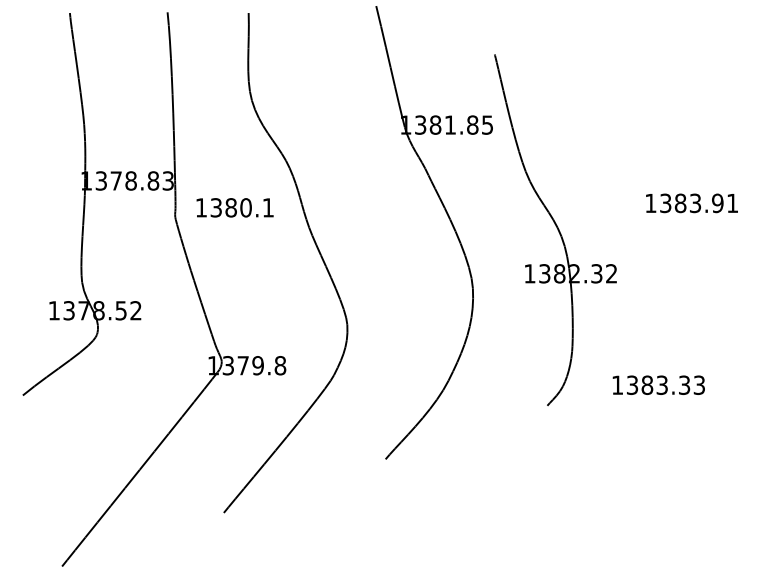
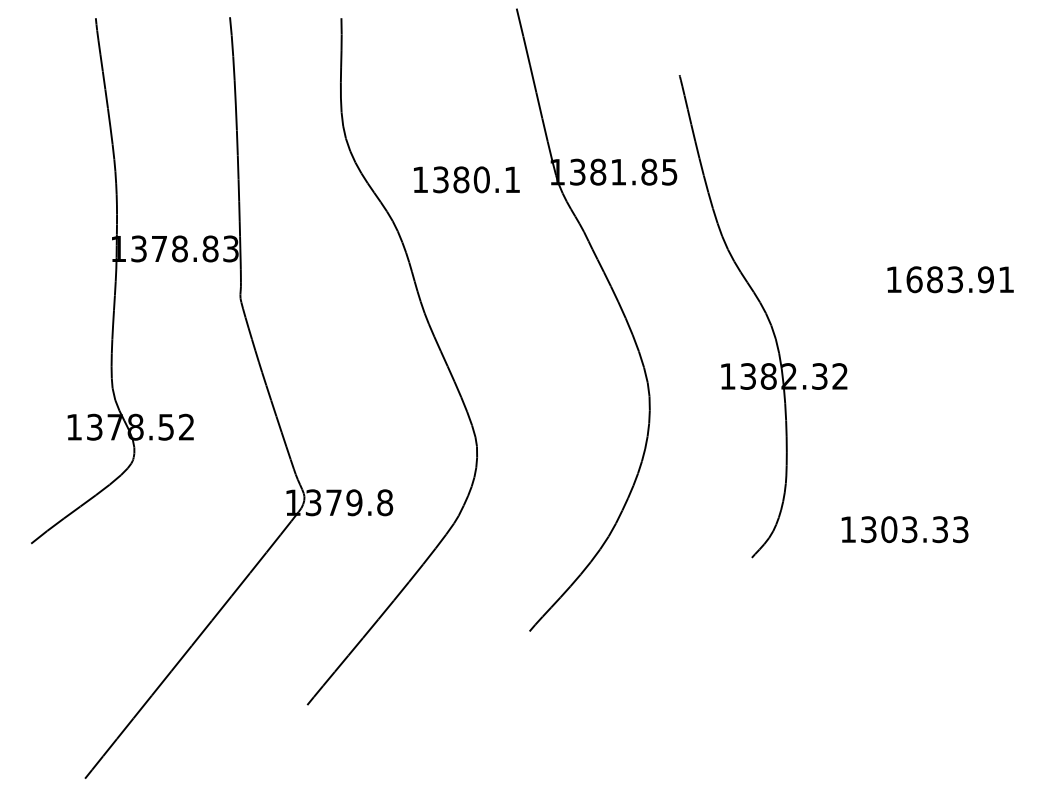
text: (665, 203) -> (914, 279), 1383.91 -> 1683.91
text: (234, 207) -> (466, 179), moved
text: (647, 385) -> (889, 529), 1383.33 -> 1303.33

